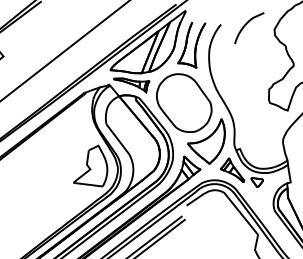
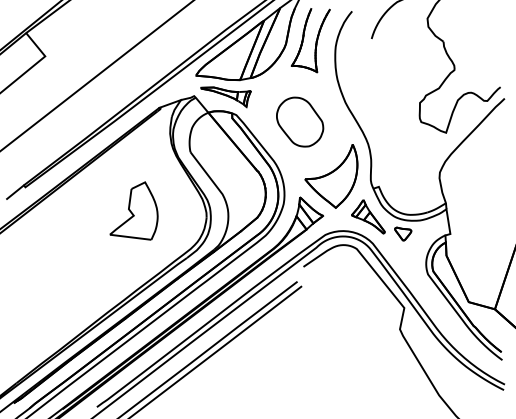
part: (183, 102) -> (299, 121), size x0.6
part: (90, 165) -> (133, 210), moved

